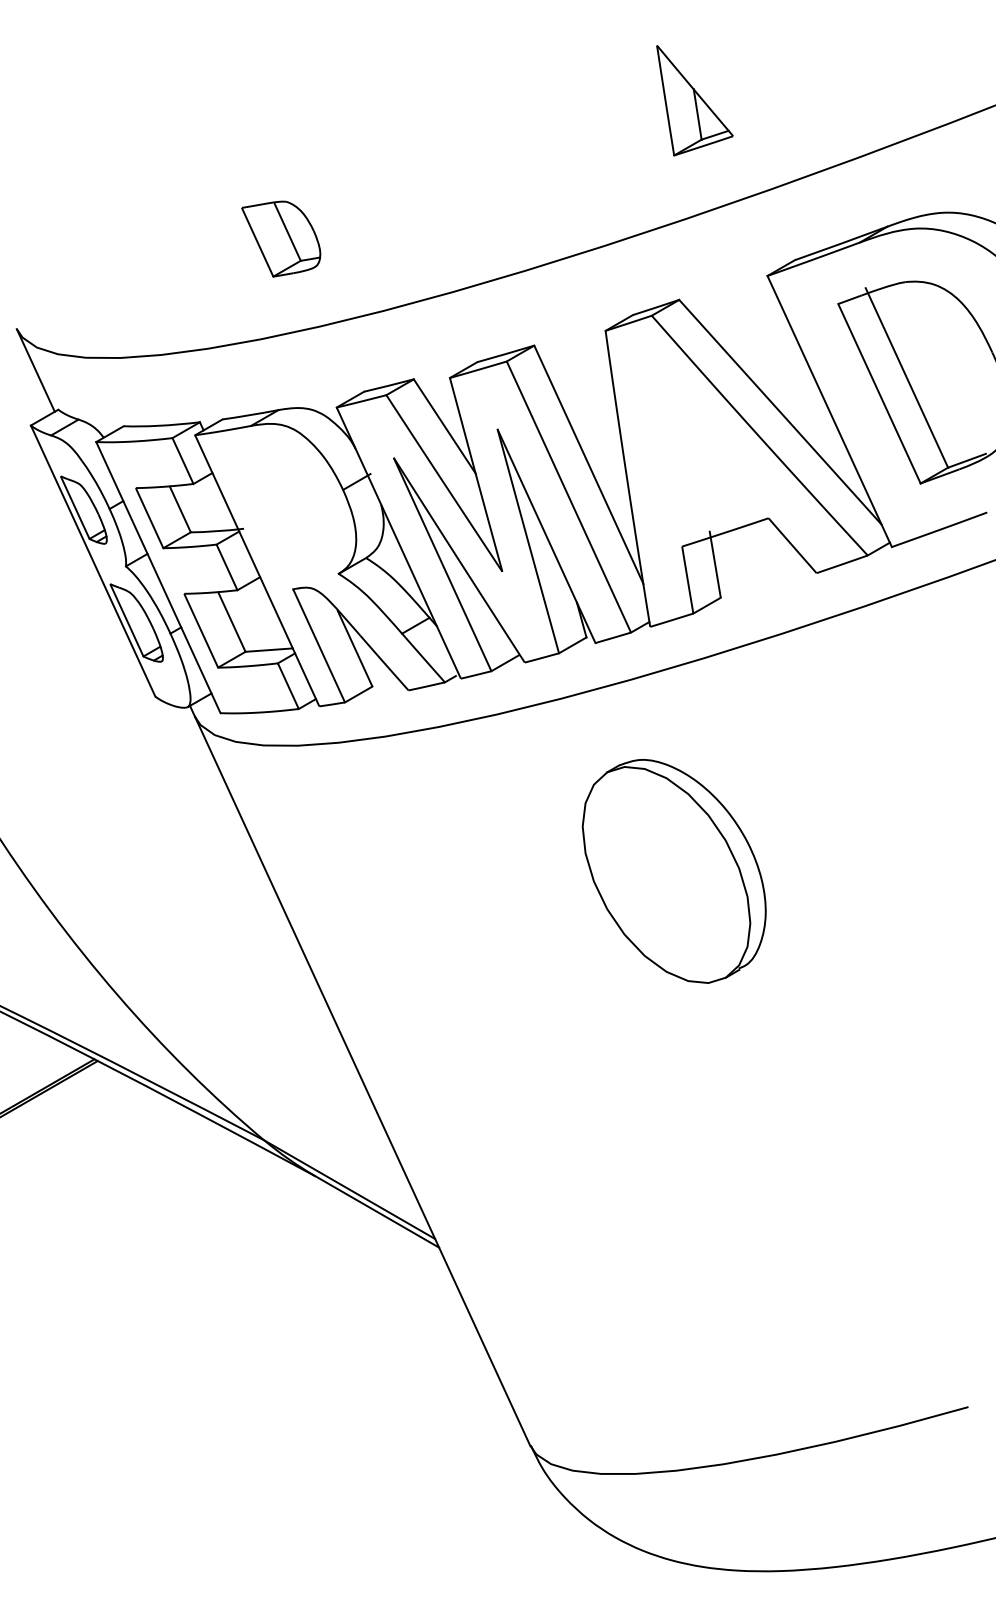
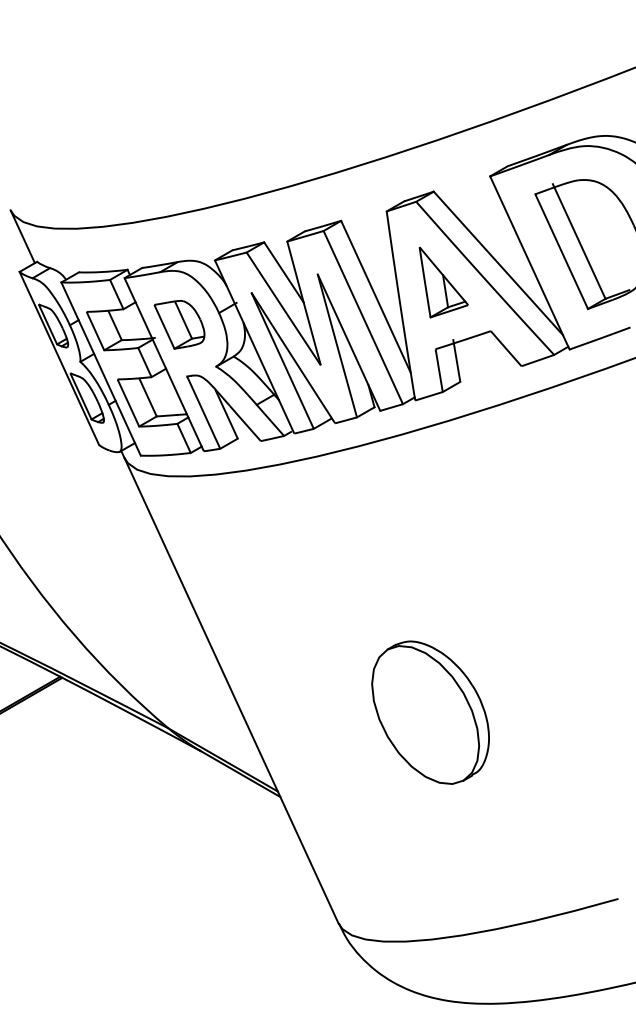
part: (694, 100) -> (443, 282), moved
part: (281, 238) -> (179, 324), moved
part: (674, 871) -> (430, 712), moved

